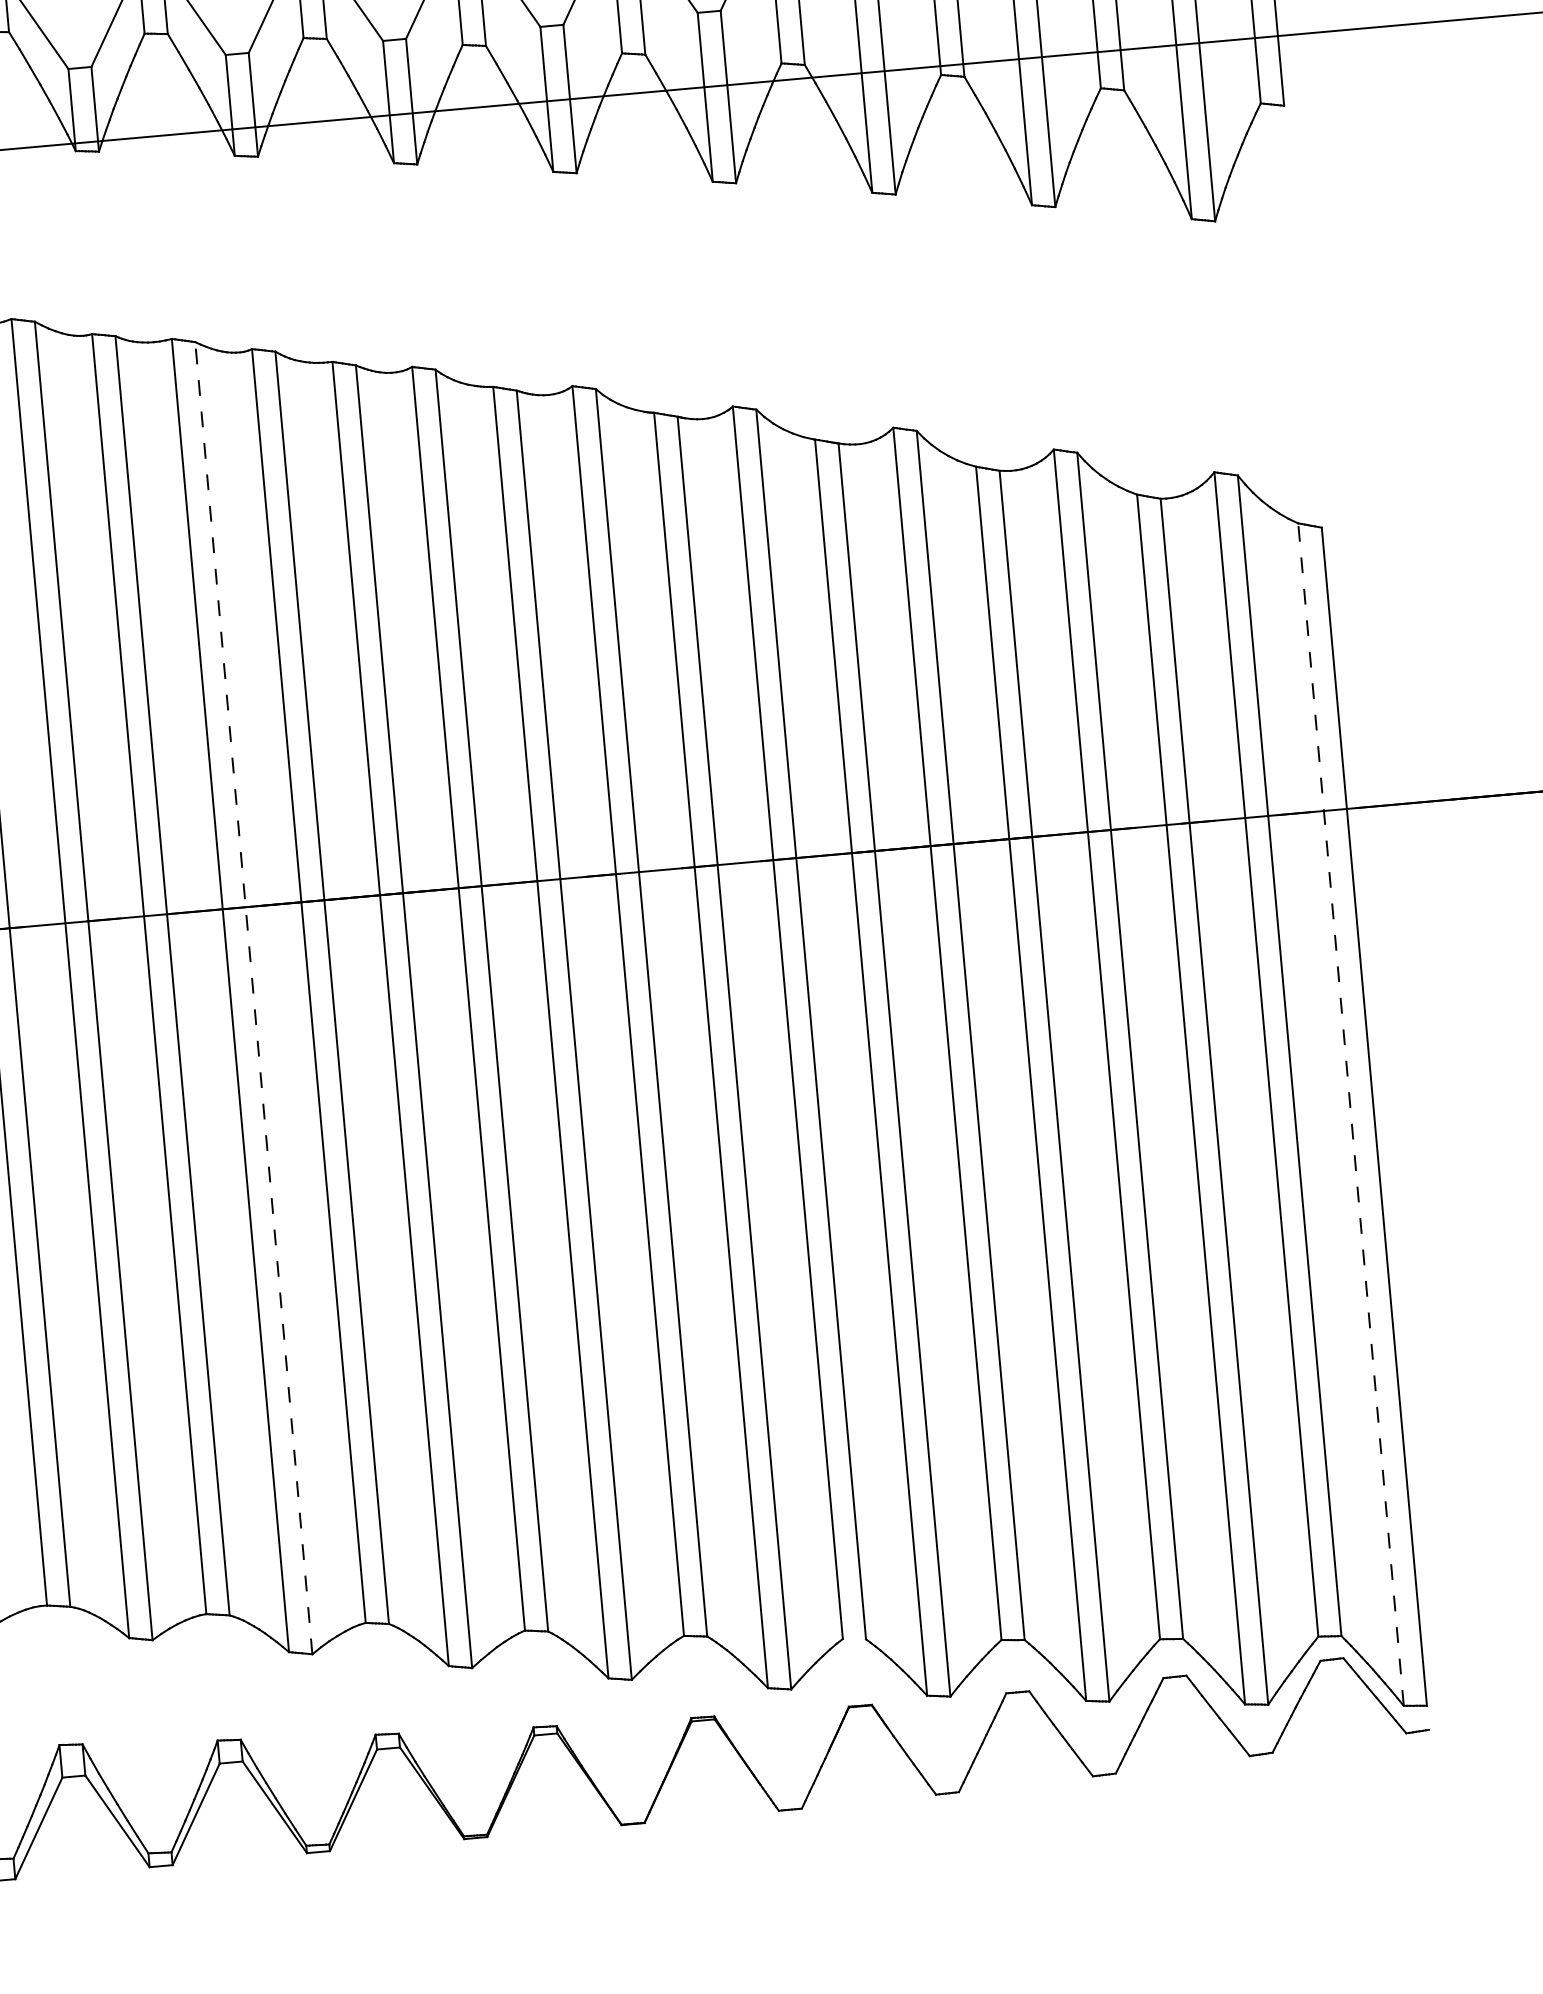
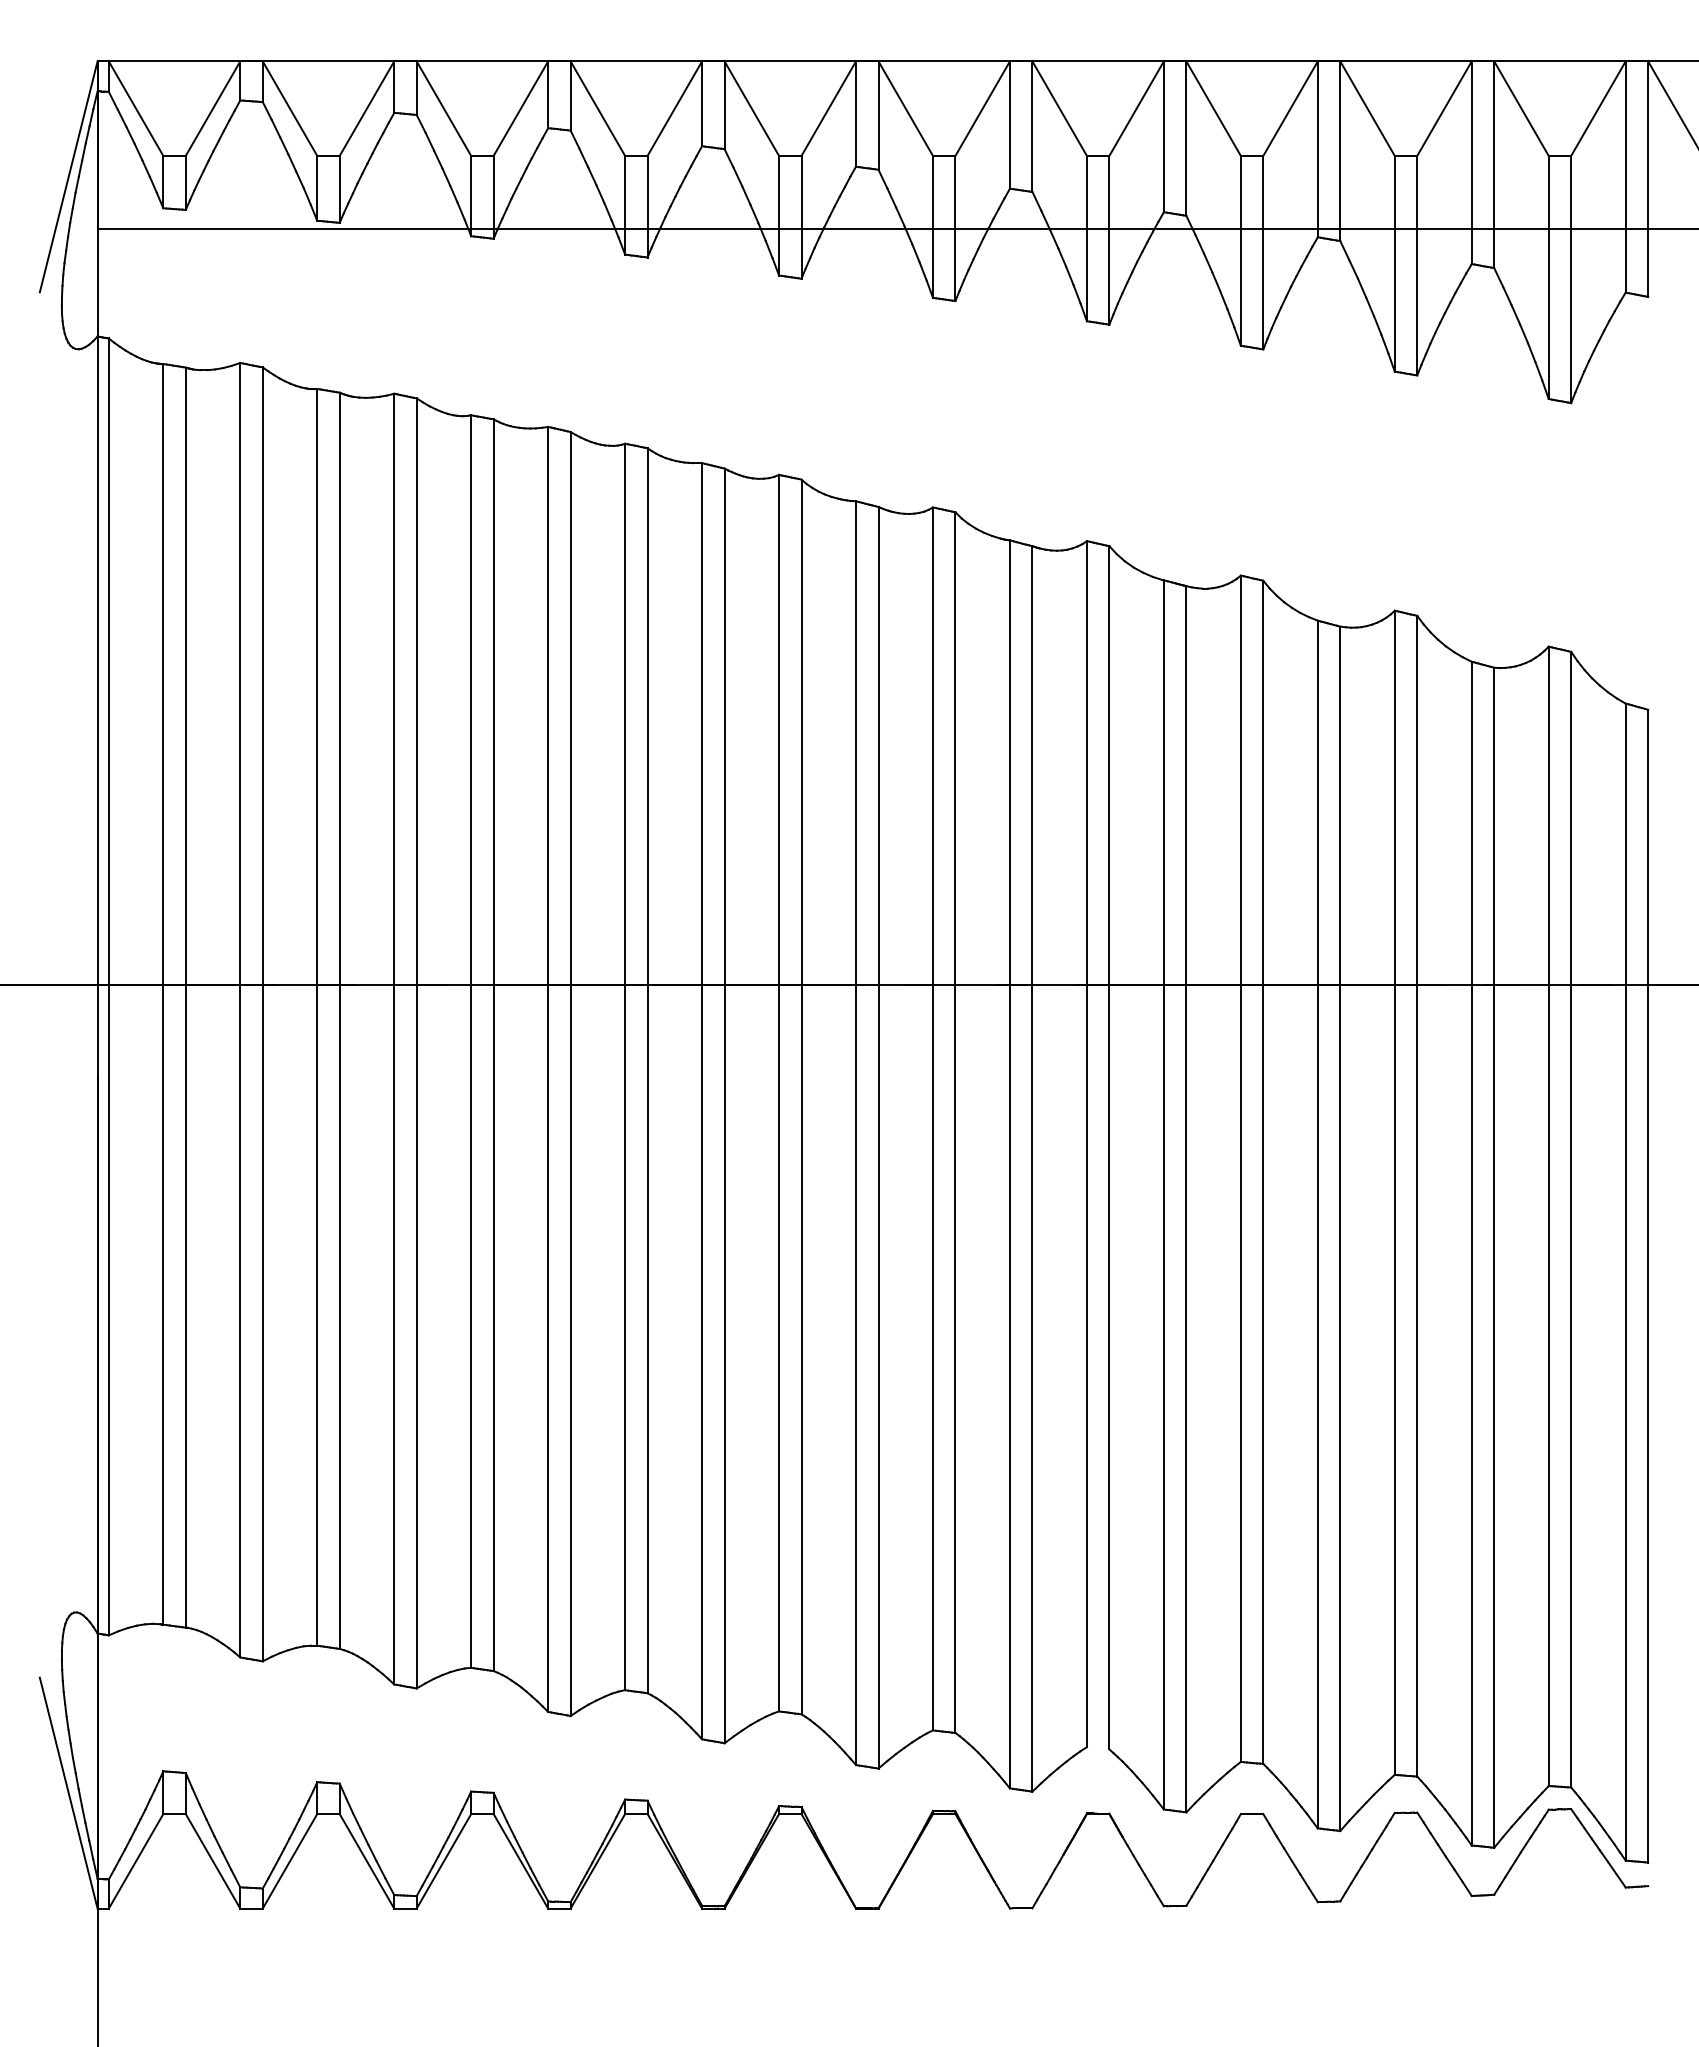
line: (253, 998) -> (570, 1074), dashed -> solid
line: (1350, 1114) -> (1625, 1281), dashed -> solid

